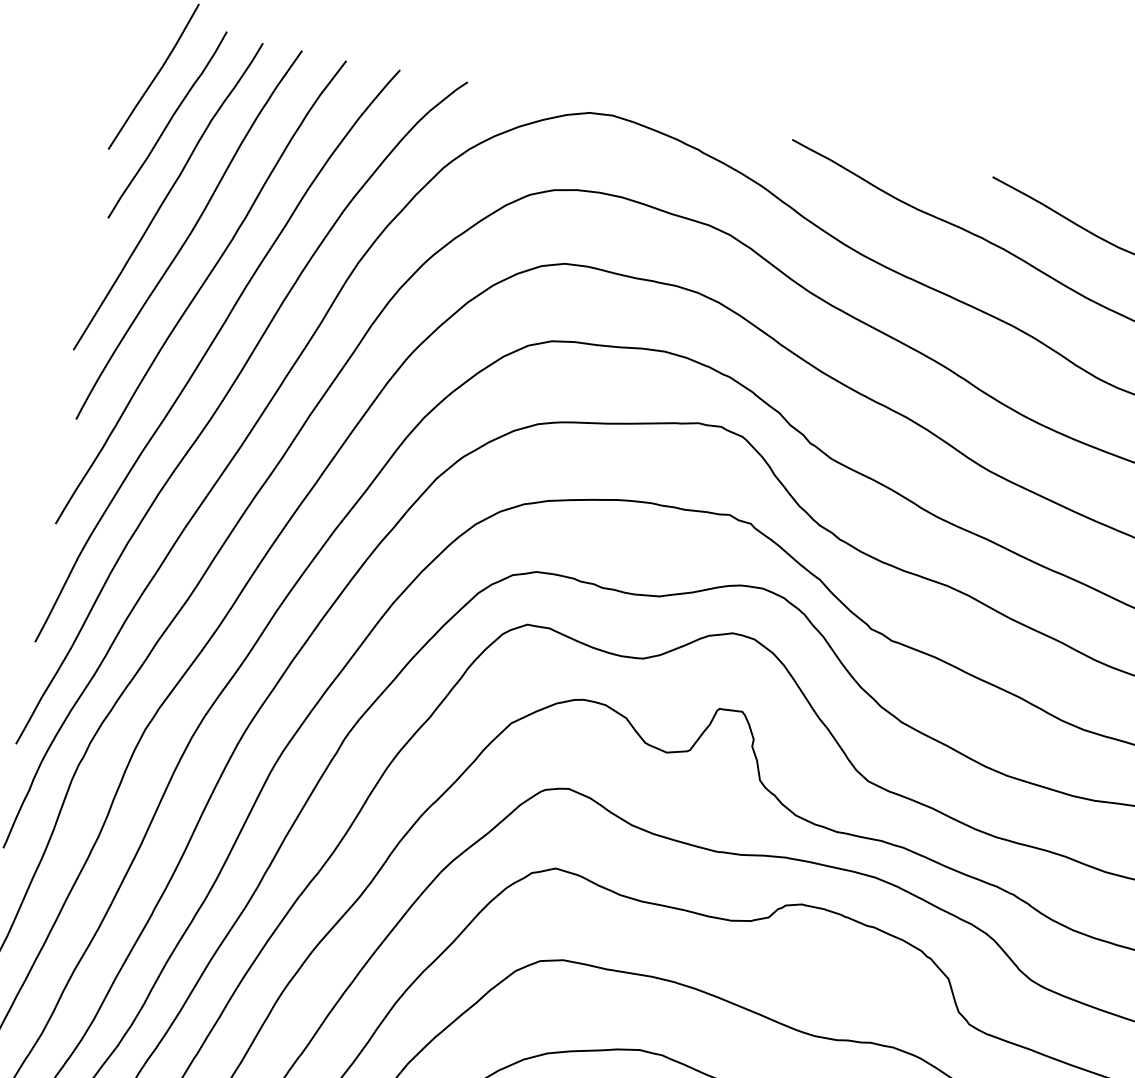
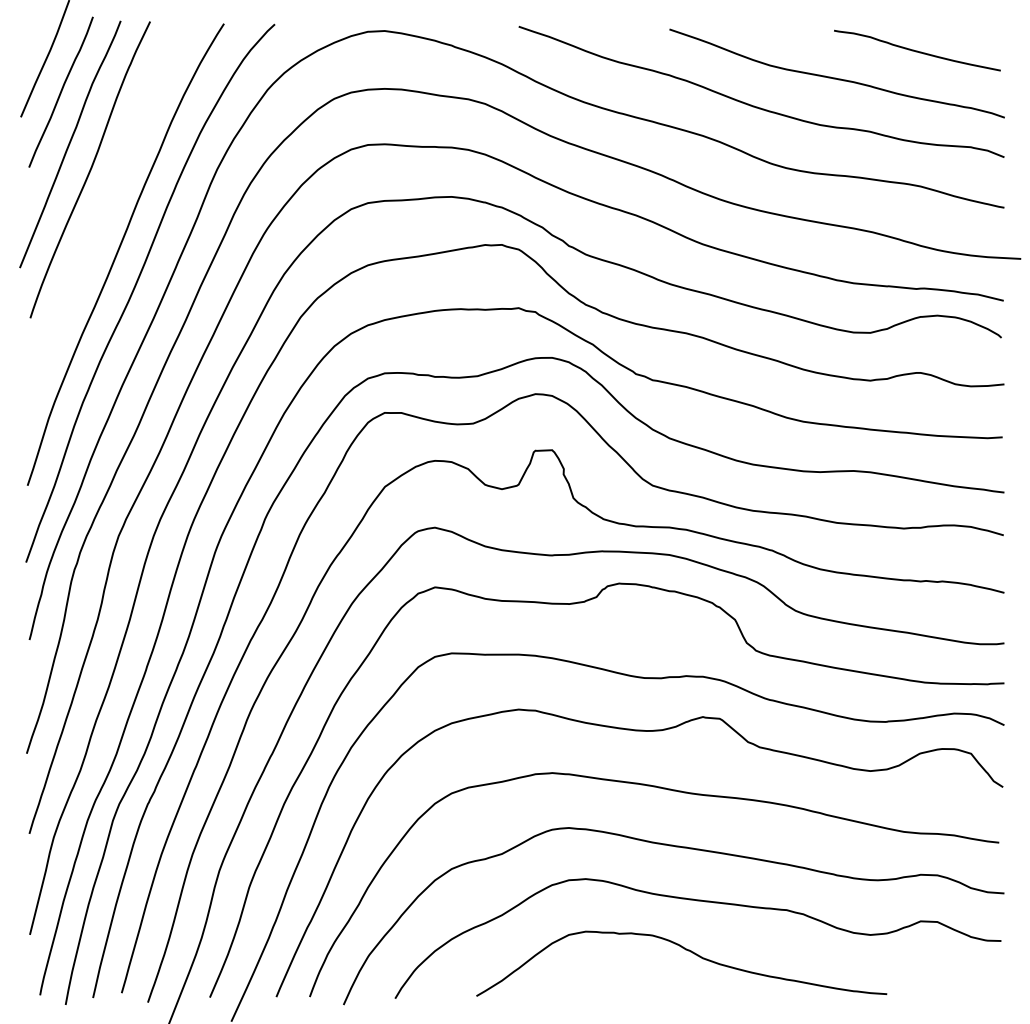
curve: (200, 291) -> (105, 209), removed

